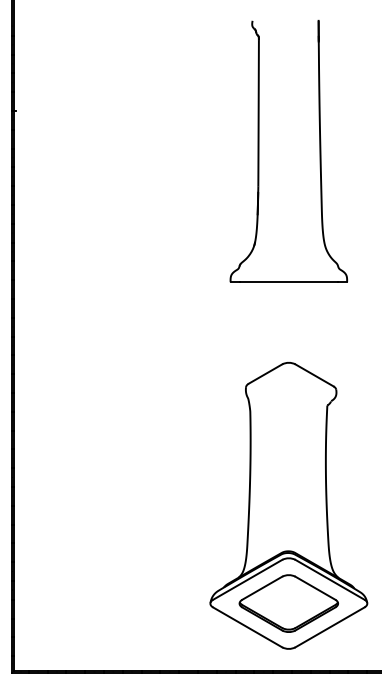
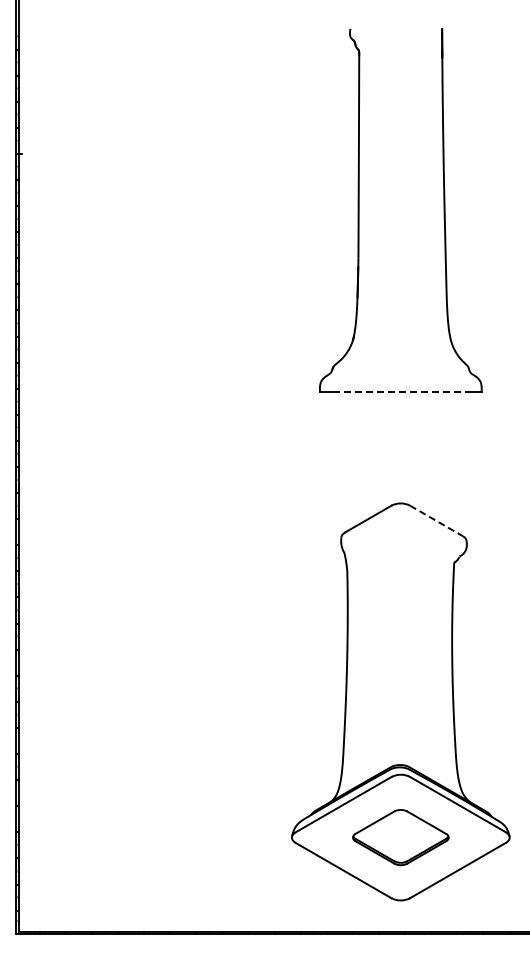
line: (288, 282) -> (400, 391), solid -> dashed
line: (314, 375) -> (436, 521), solid -> dashed
part: (288, 603) -> (400, 837), size x0.7

